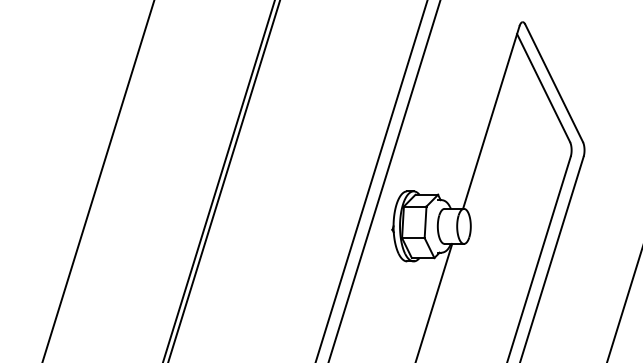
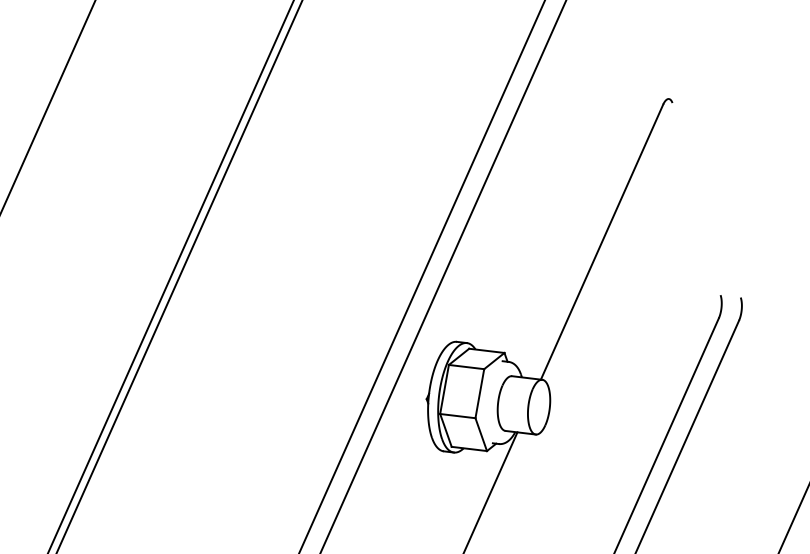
line: (553, 83) -> (705, 200), removed
line: (543, 88) -> (689, 206), removed

